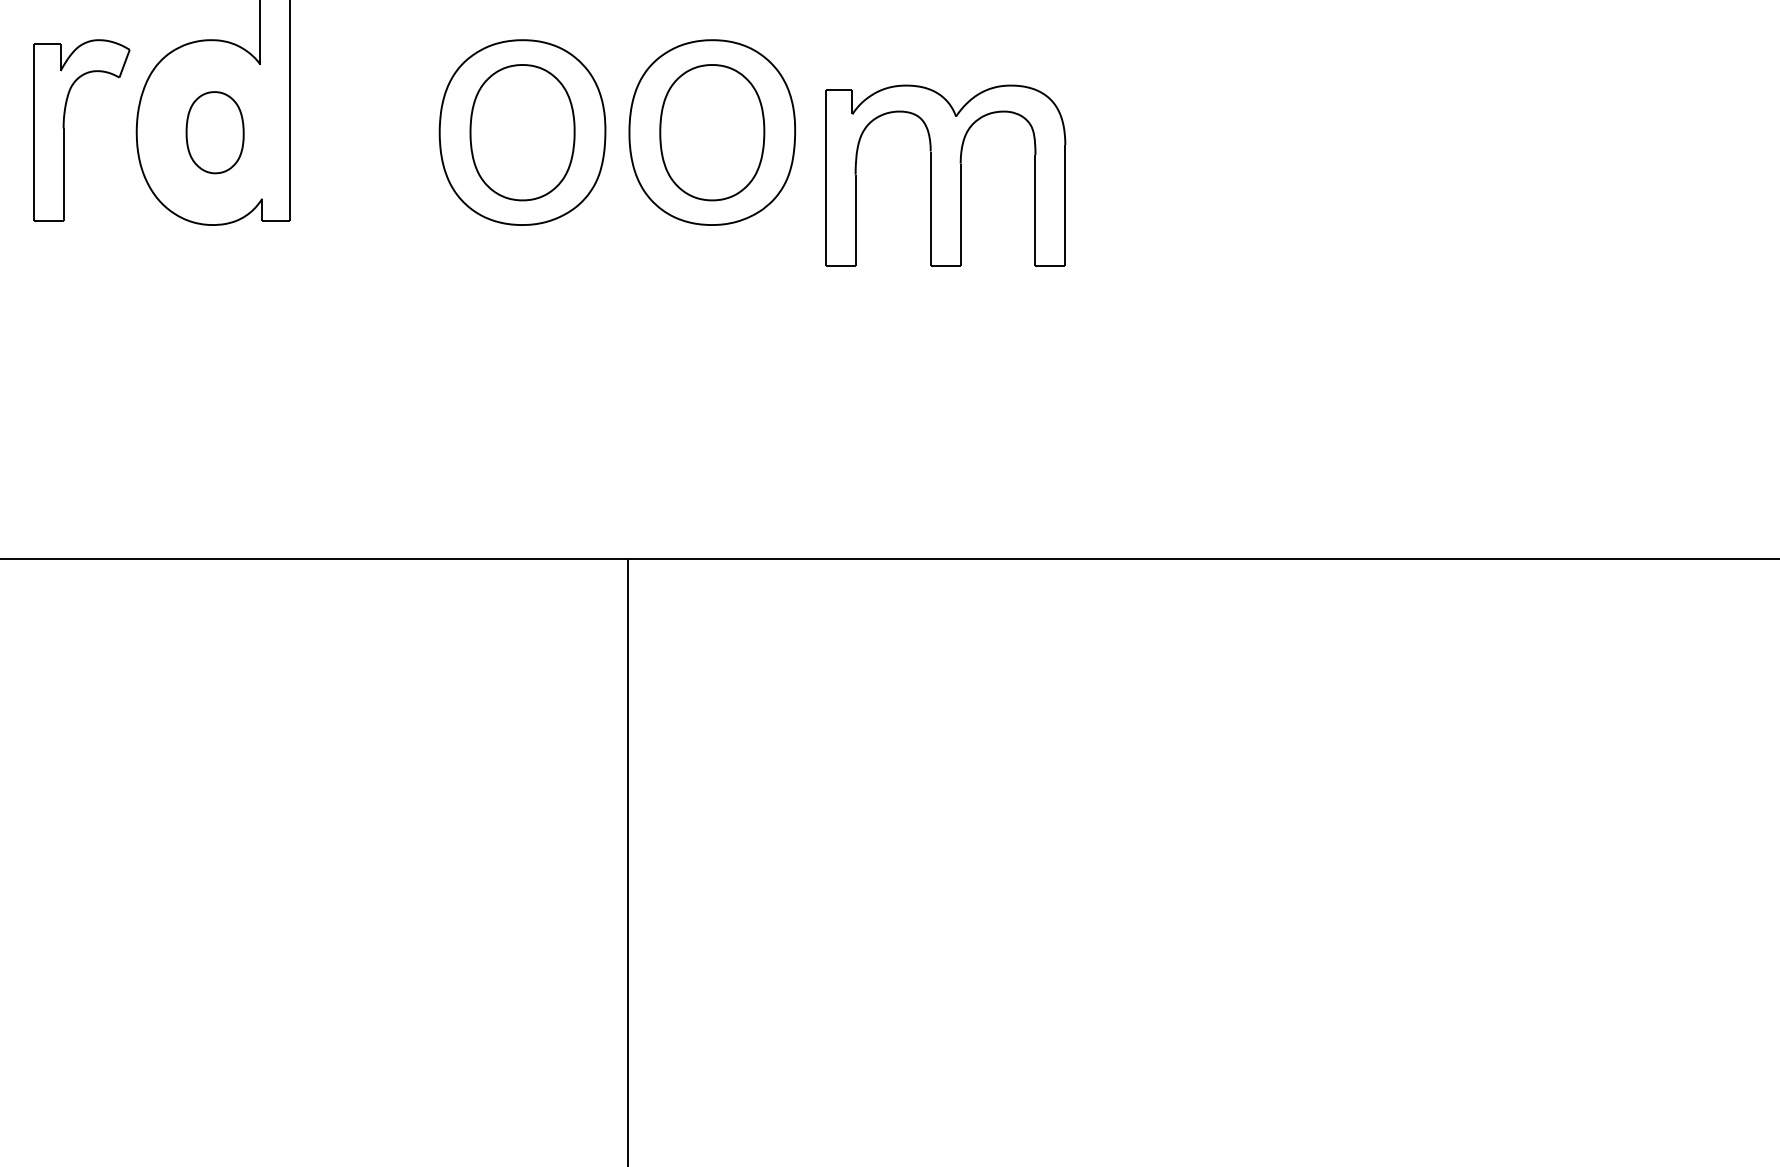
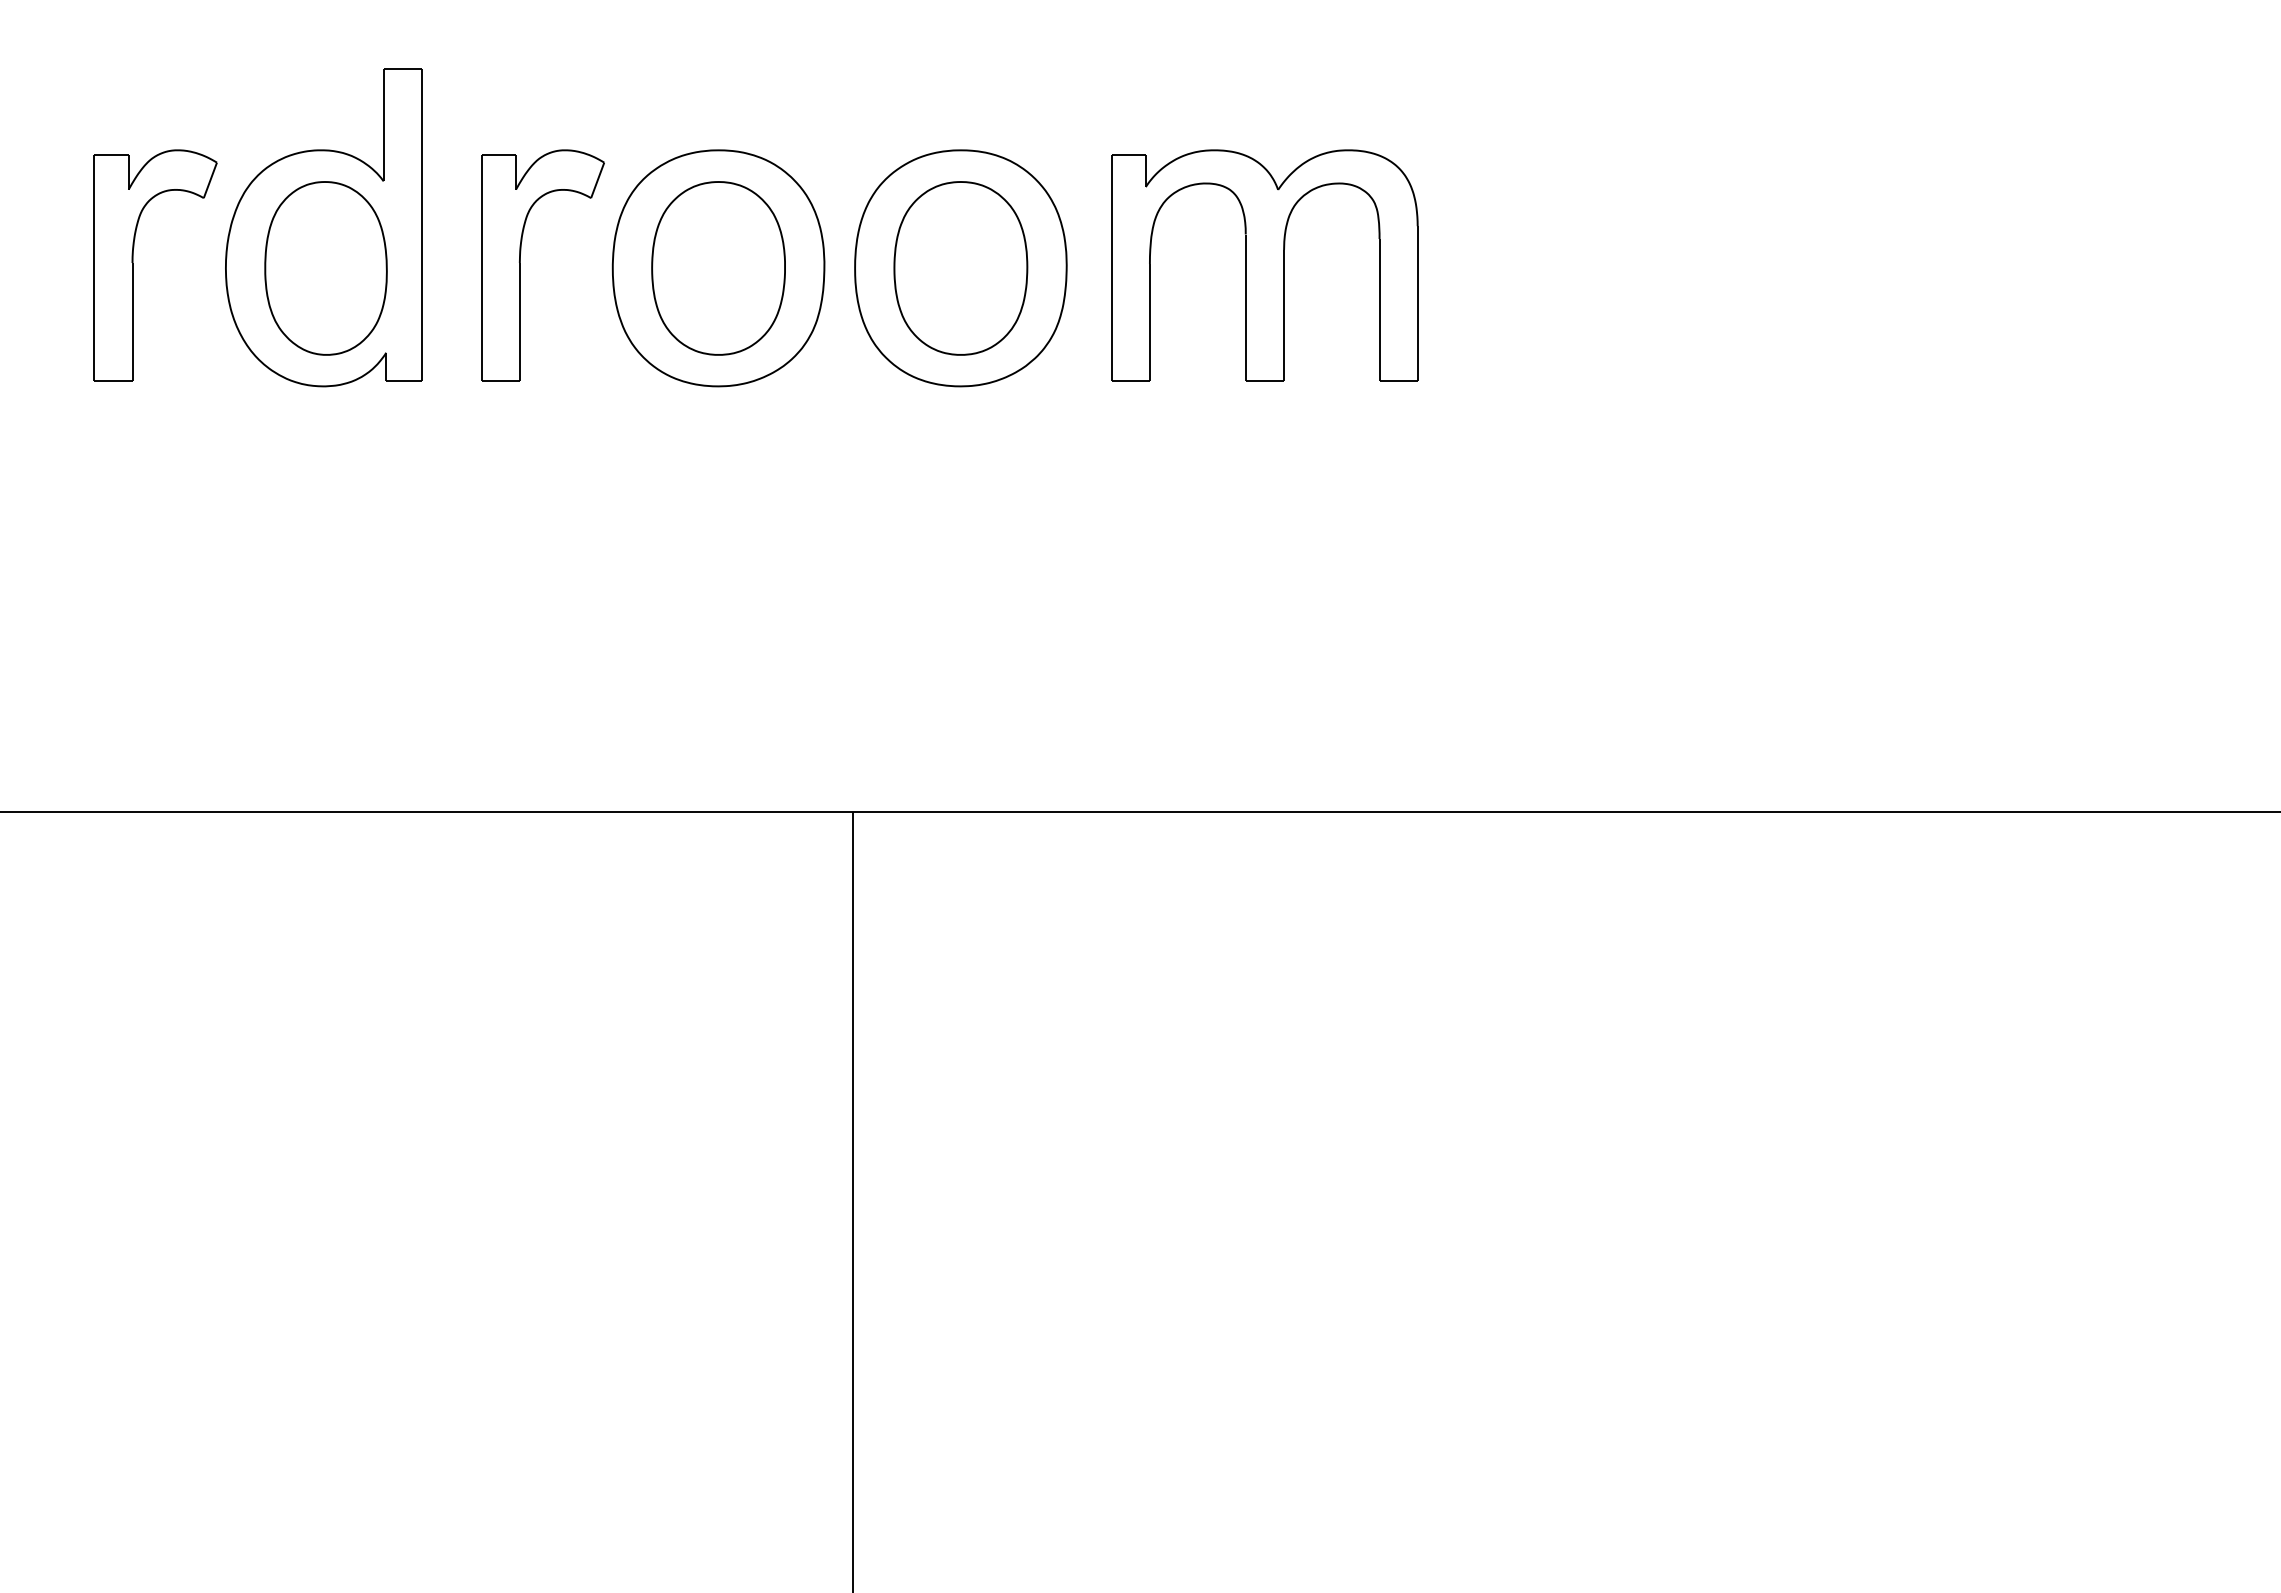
part: (367, 130) -> (520, 265), added
part: (214, 132) -> (325, 268), size x1.67
part: (945, 175) -> (1264, 265), moved

